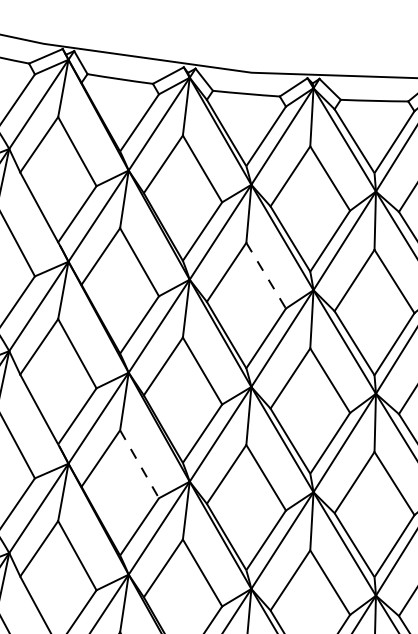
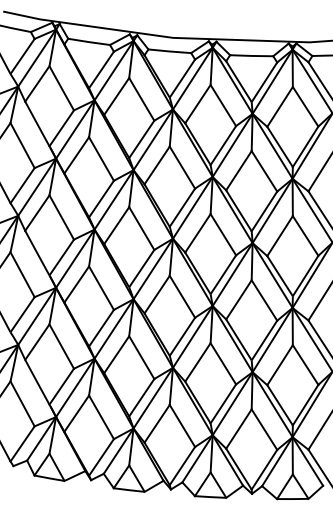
line: (266, 275) -> (182, 167), dashed -> solid
line: (139, 464) -> (101, 288), dashed -> solid

